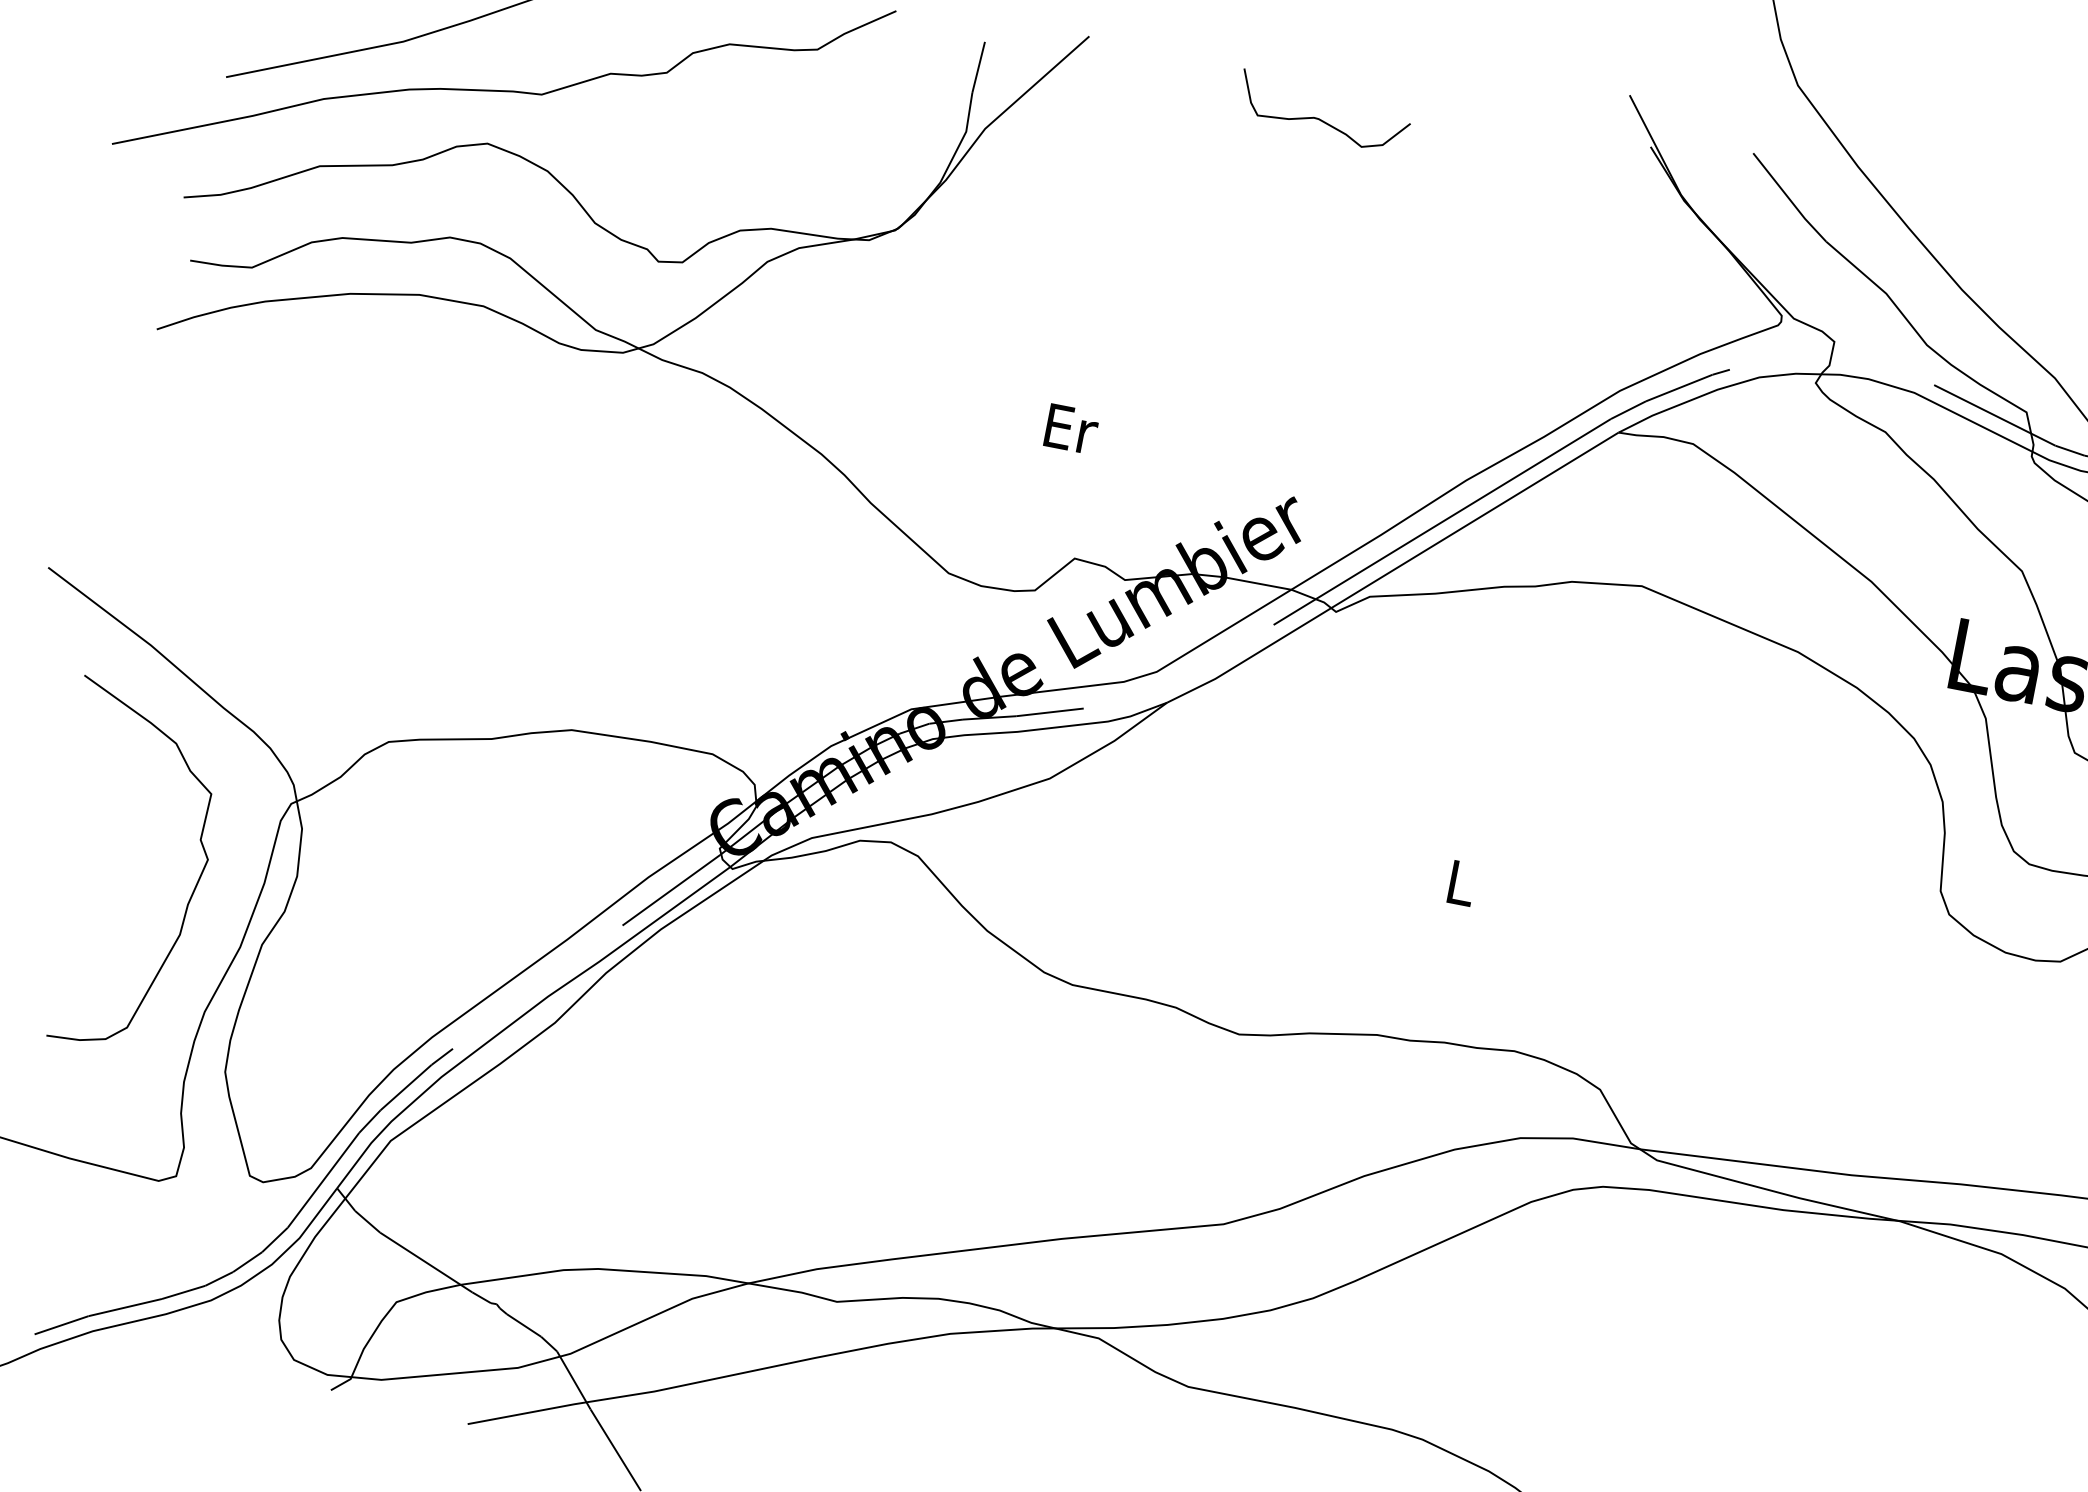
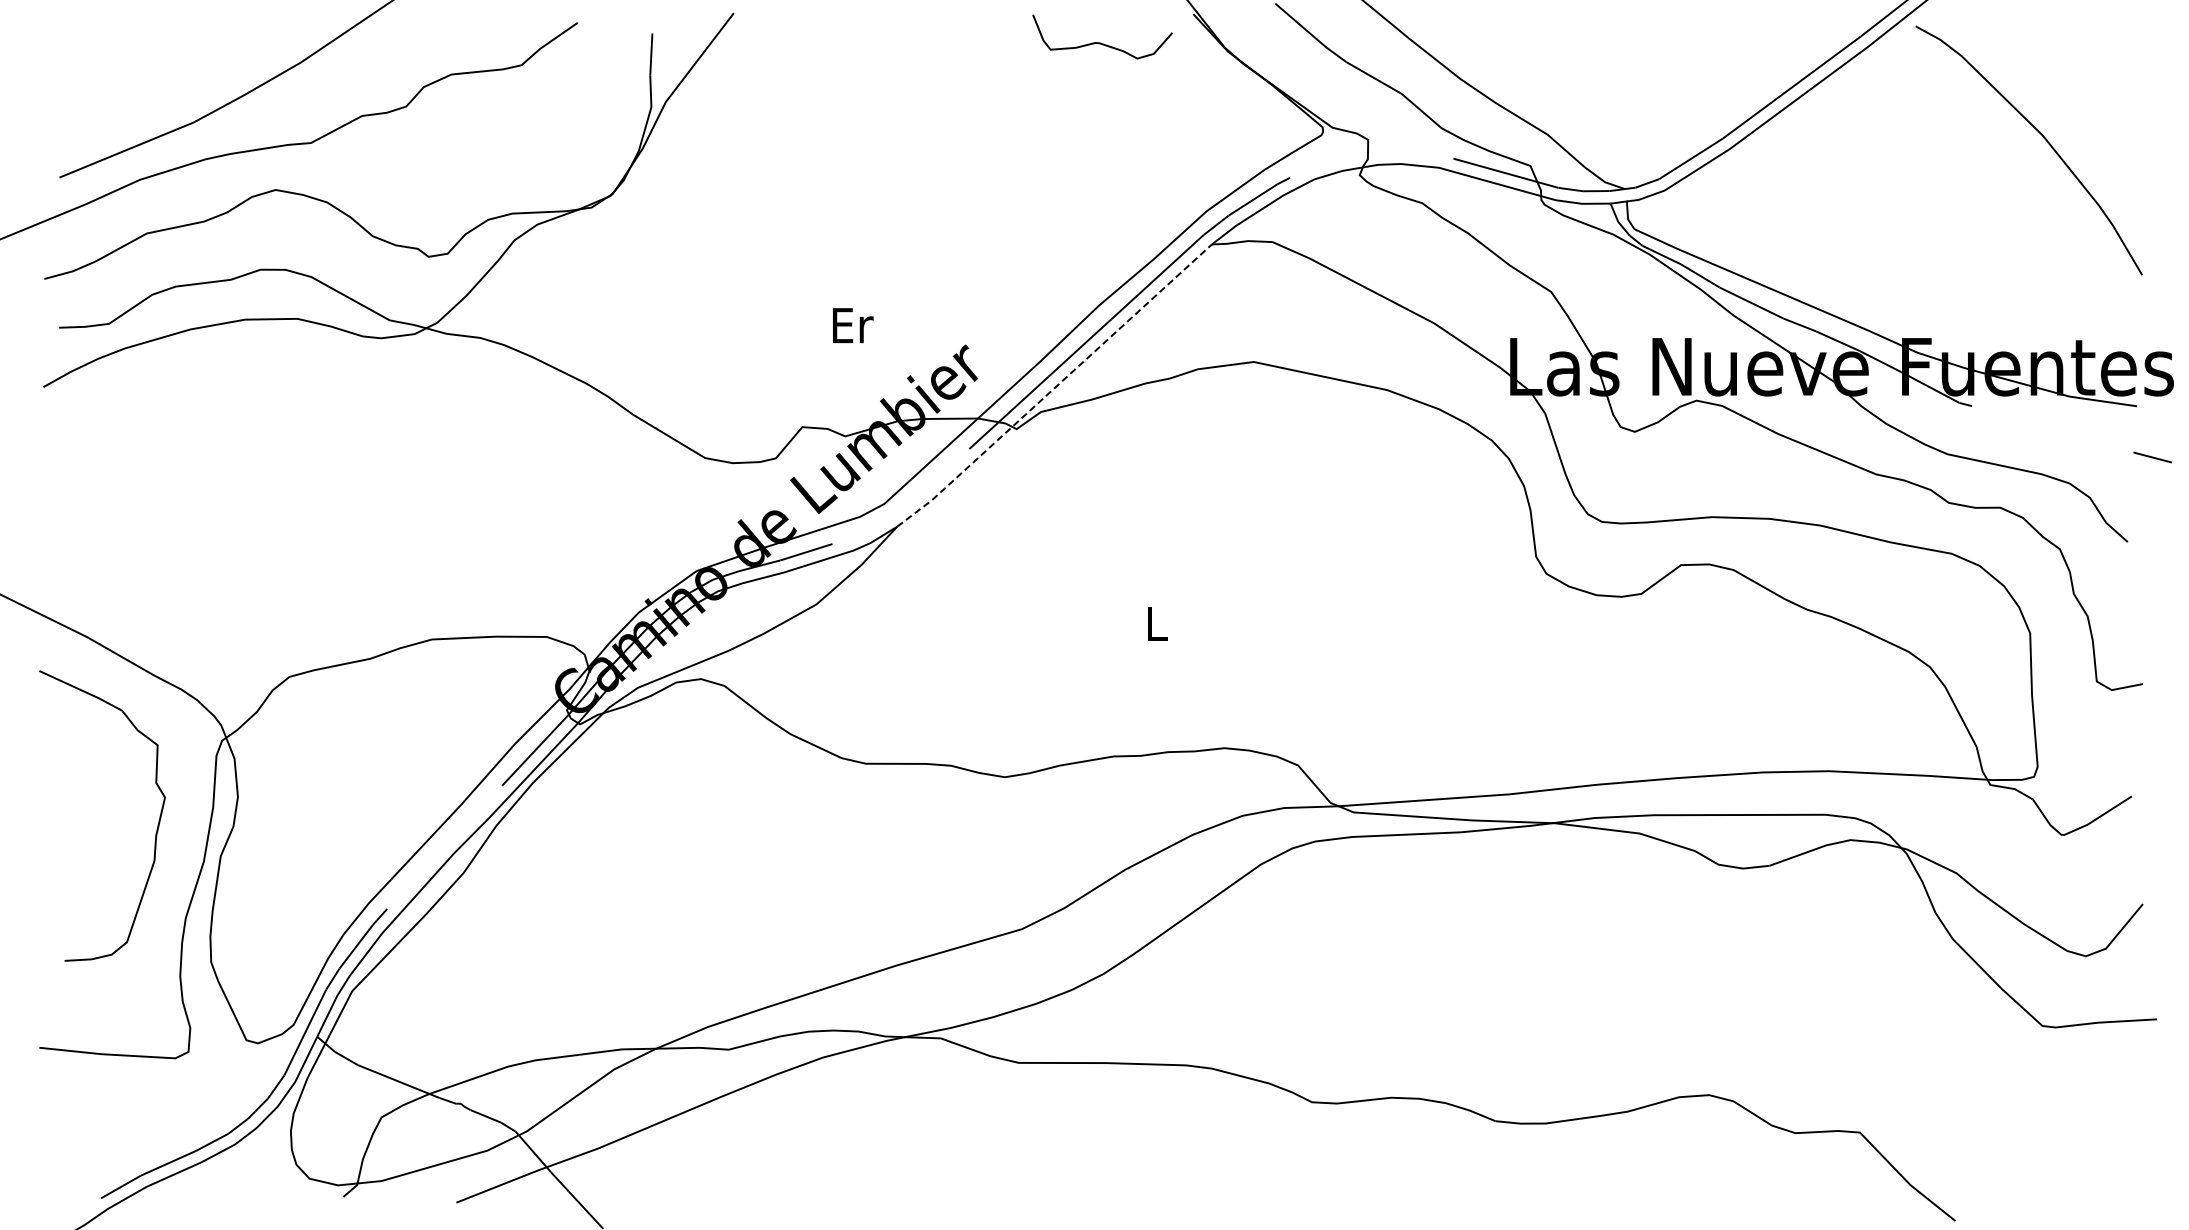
curve: (1320, 118) -> (1100, 42), moved
text: (1072, 429) -> (853, 325), moved
line: (1393, 570) -> (1055, 387), solid -> dashed

